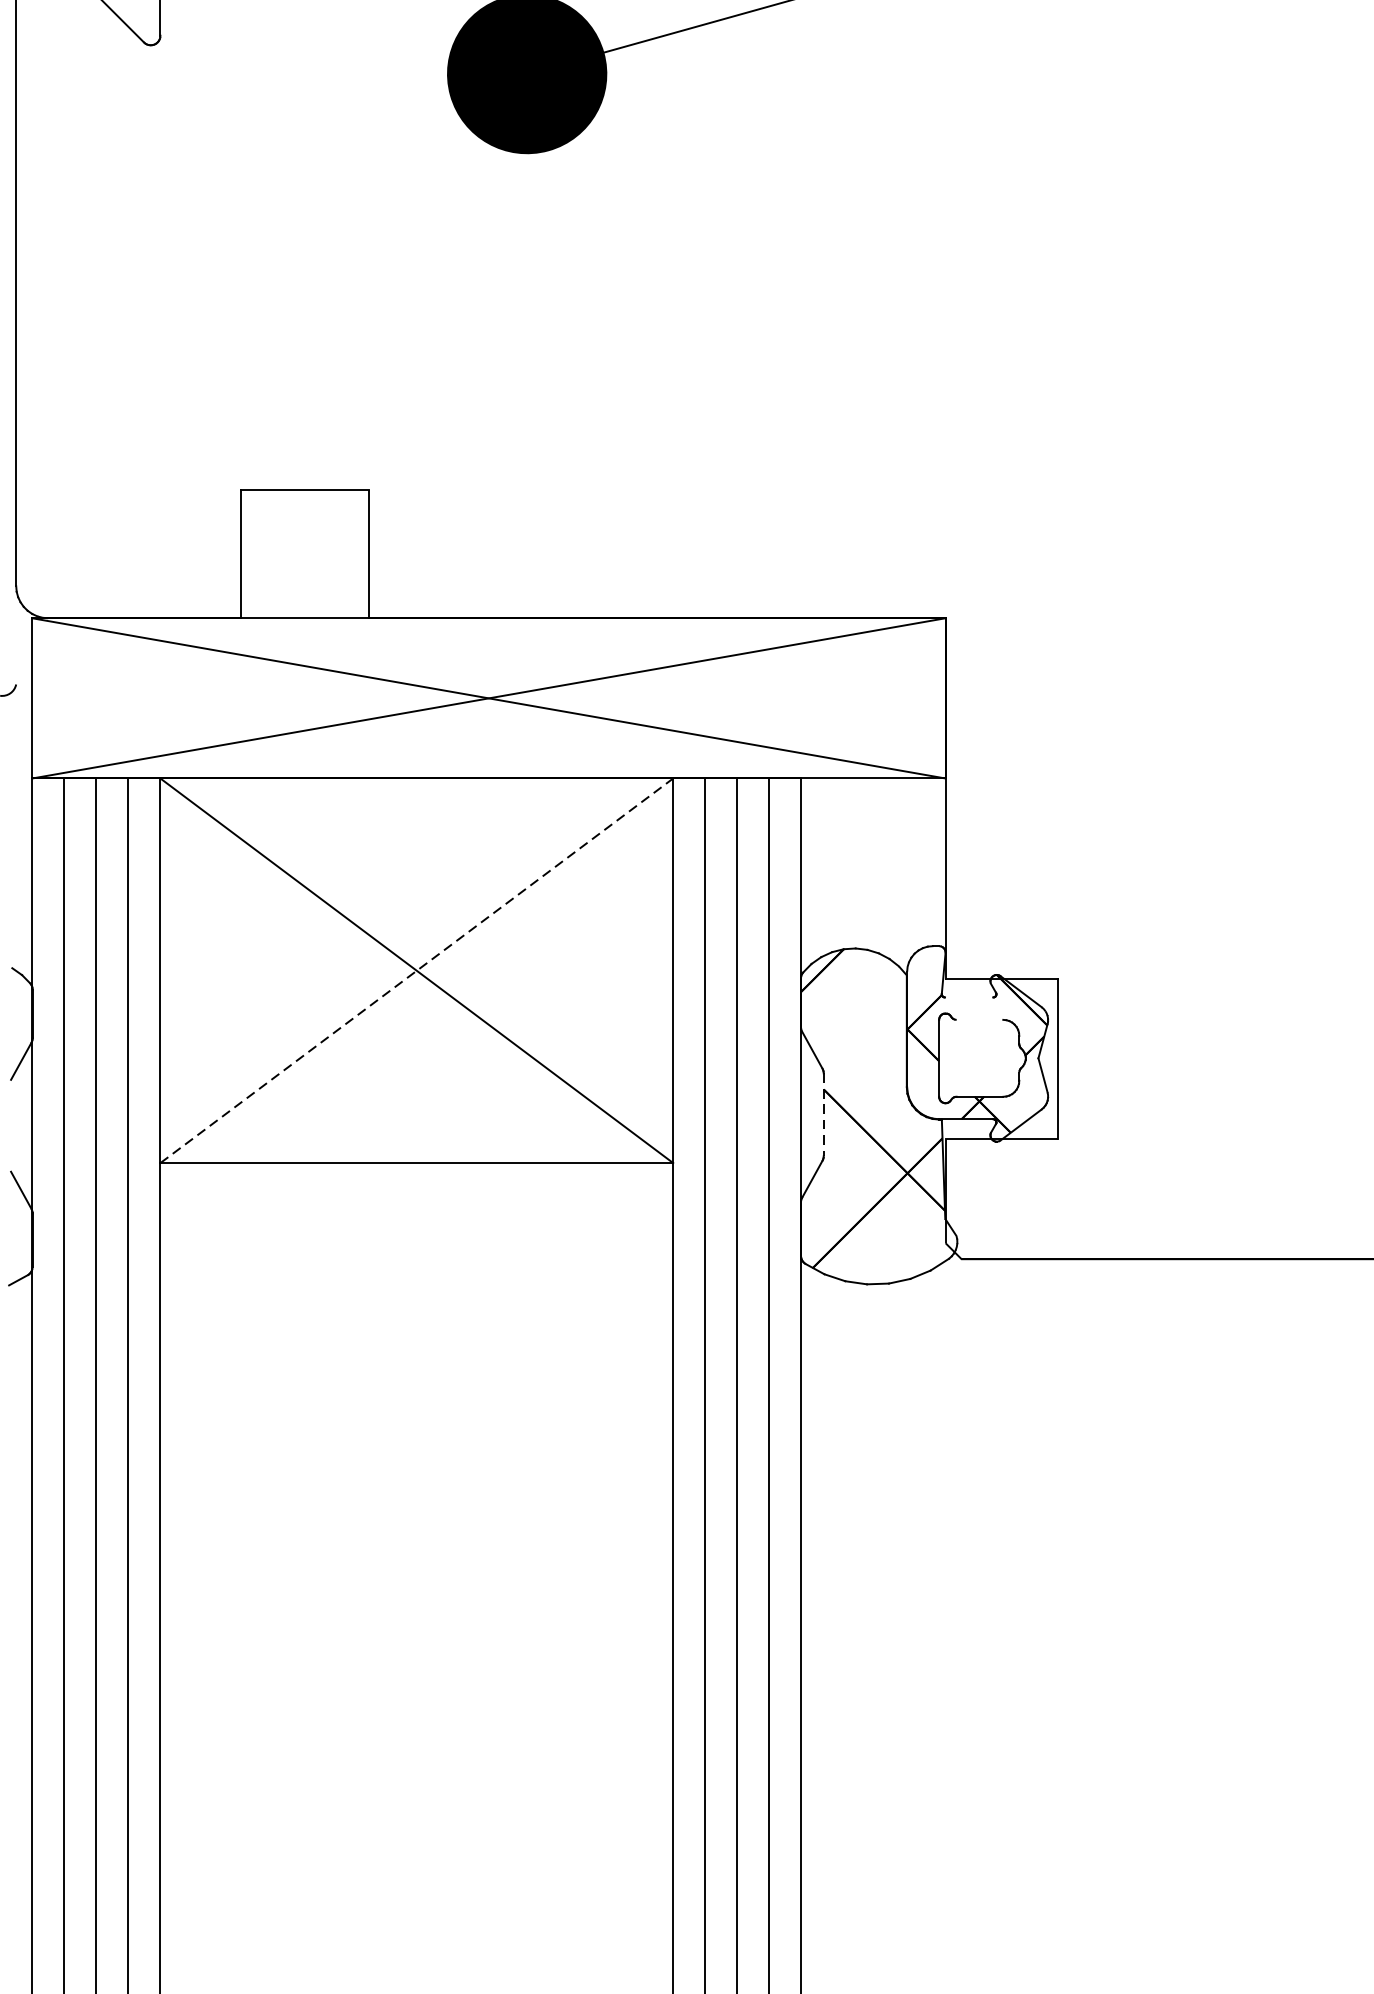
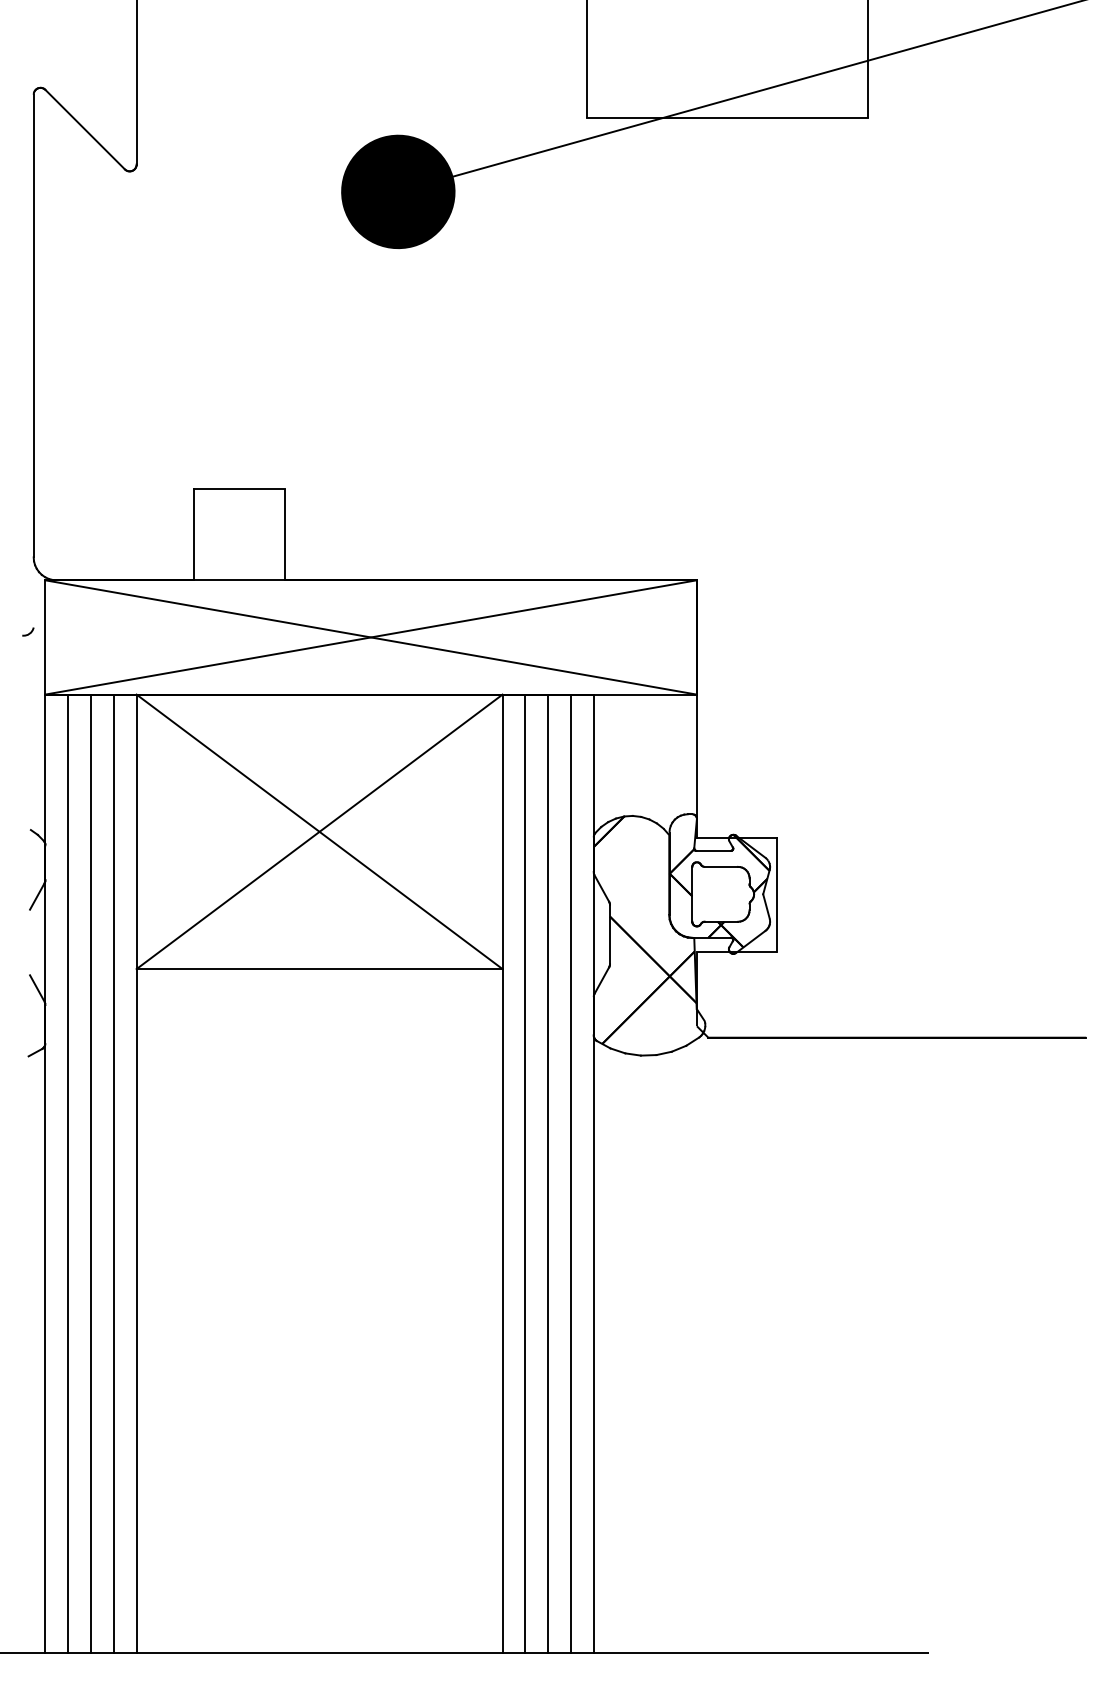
line: (416, 970) -> (319, 831), dashed -> solid
line: (968, 996) -> (713, 850), added
line: (980, 1019) -> (721, 866), added
line: (823, 1116) -> (609, 935), dashed -> solid

